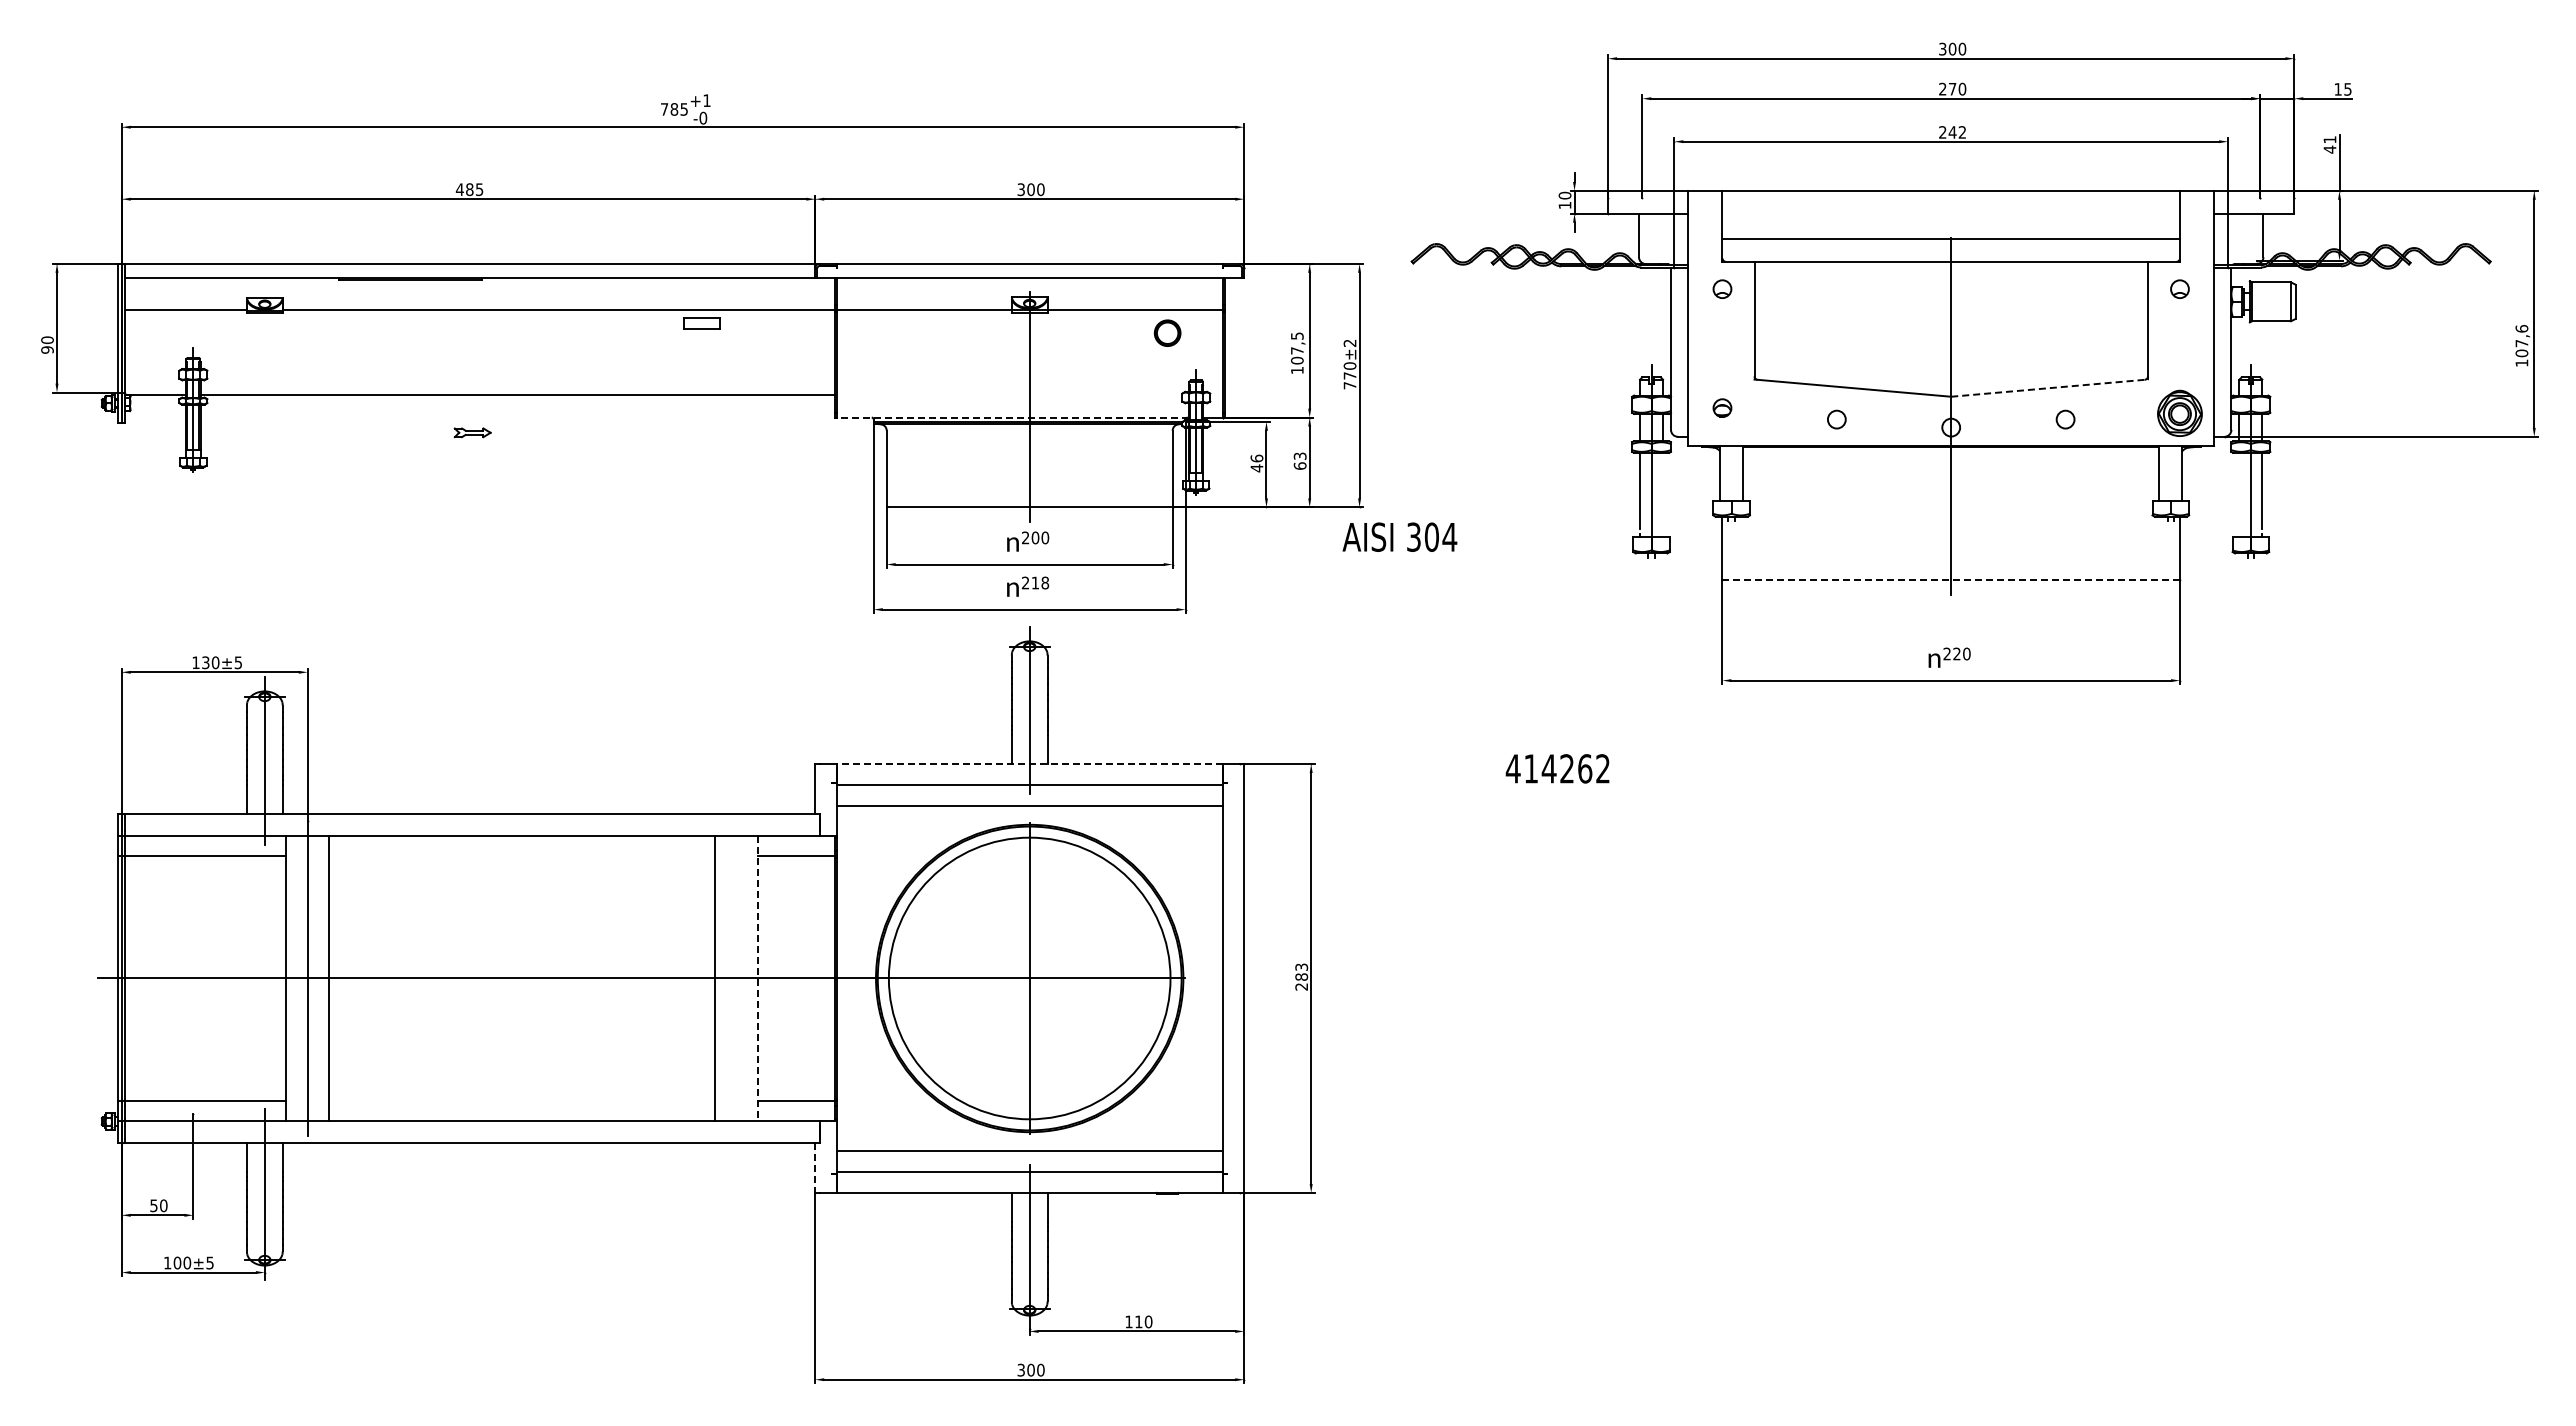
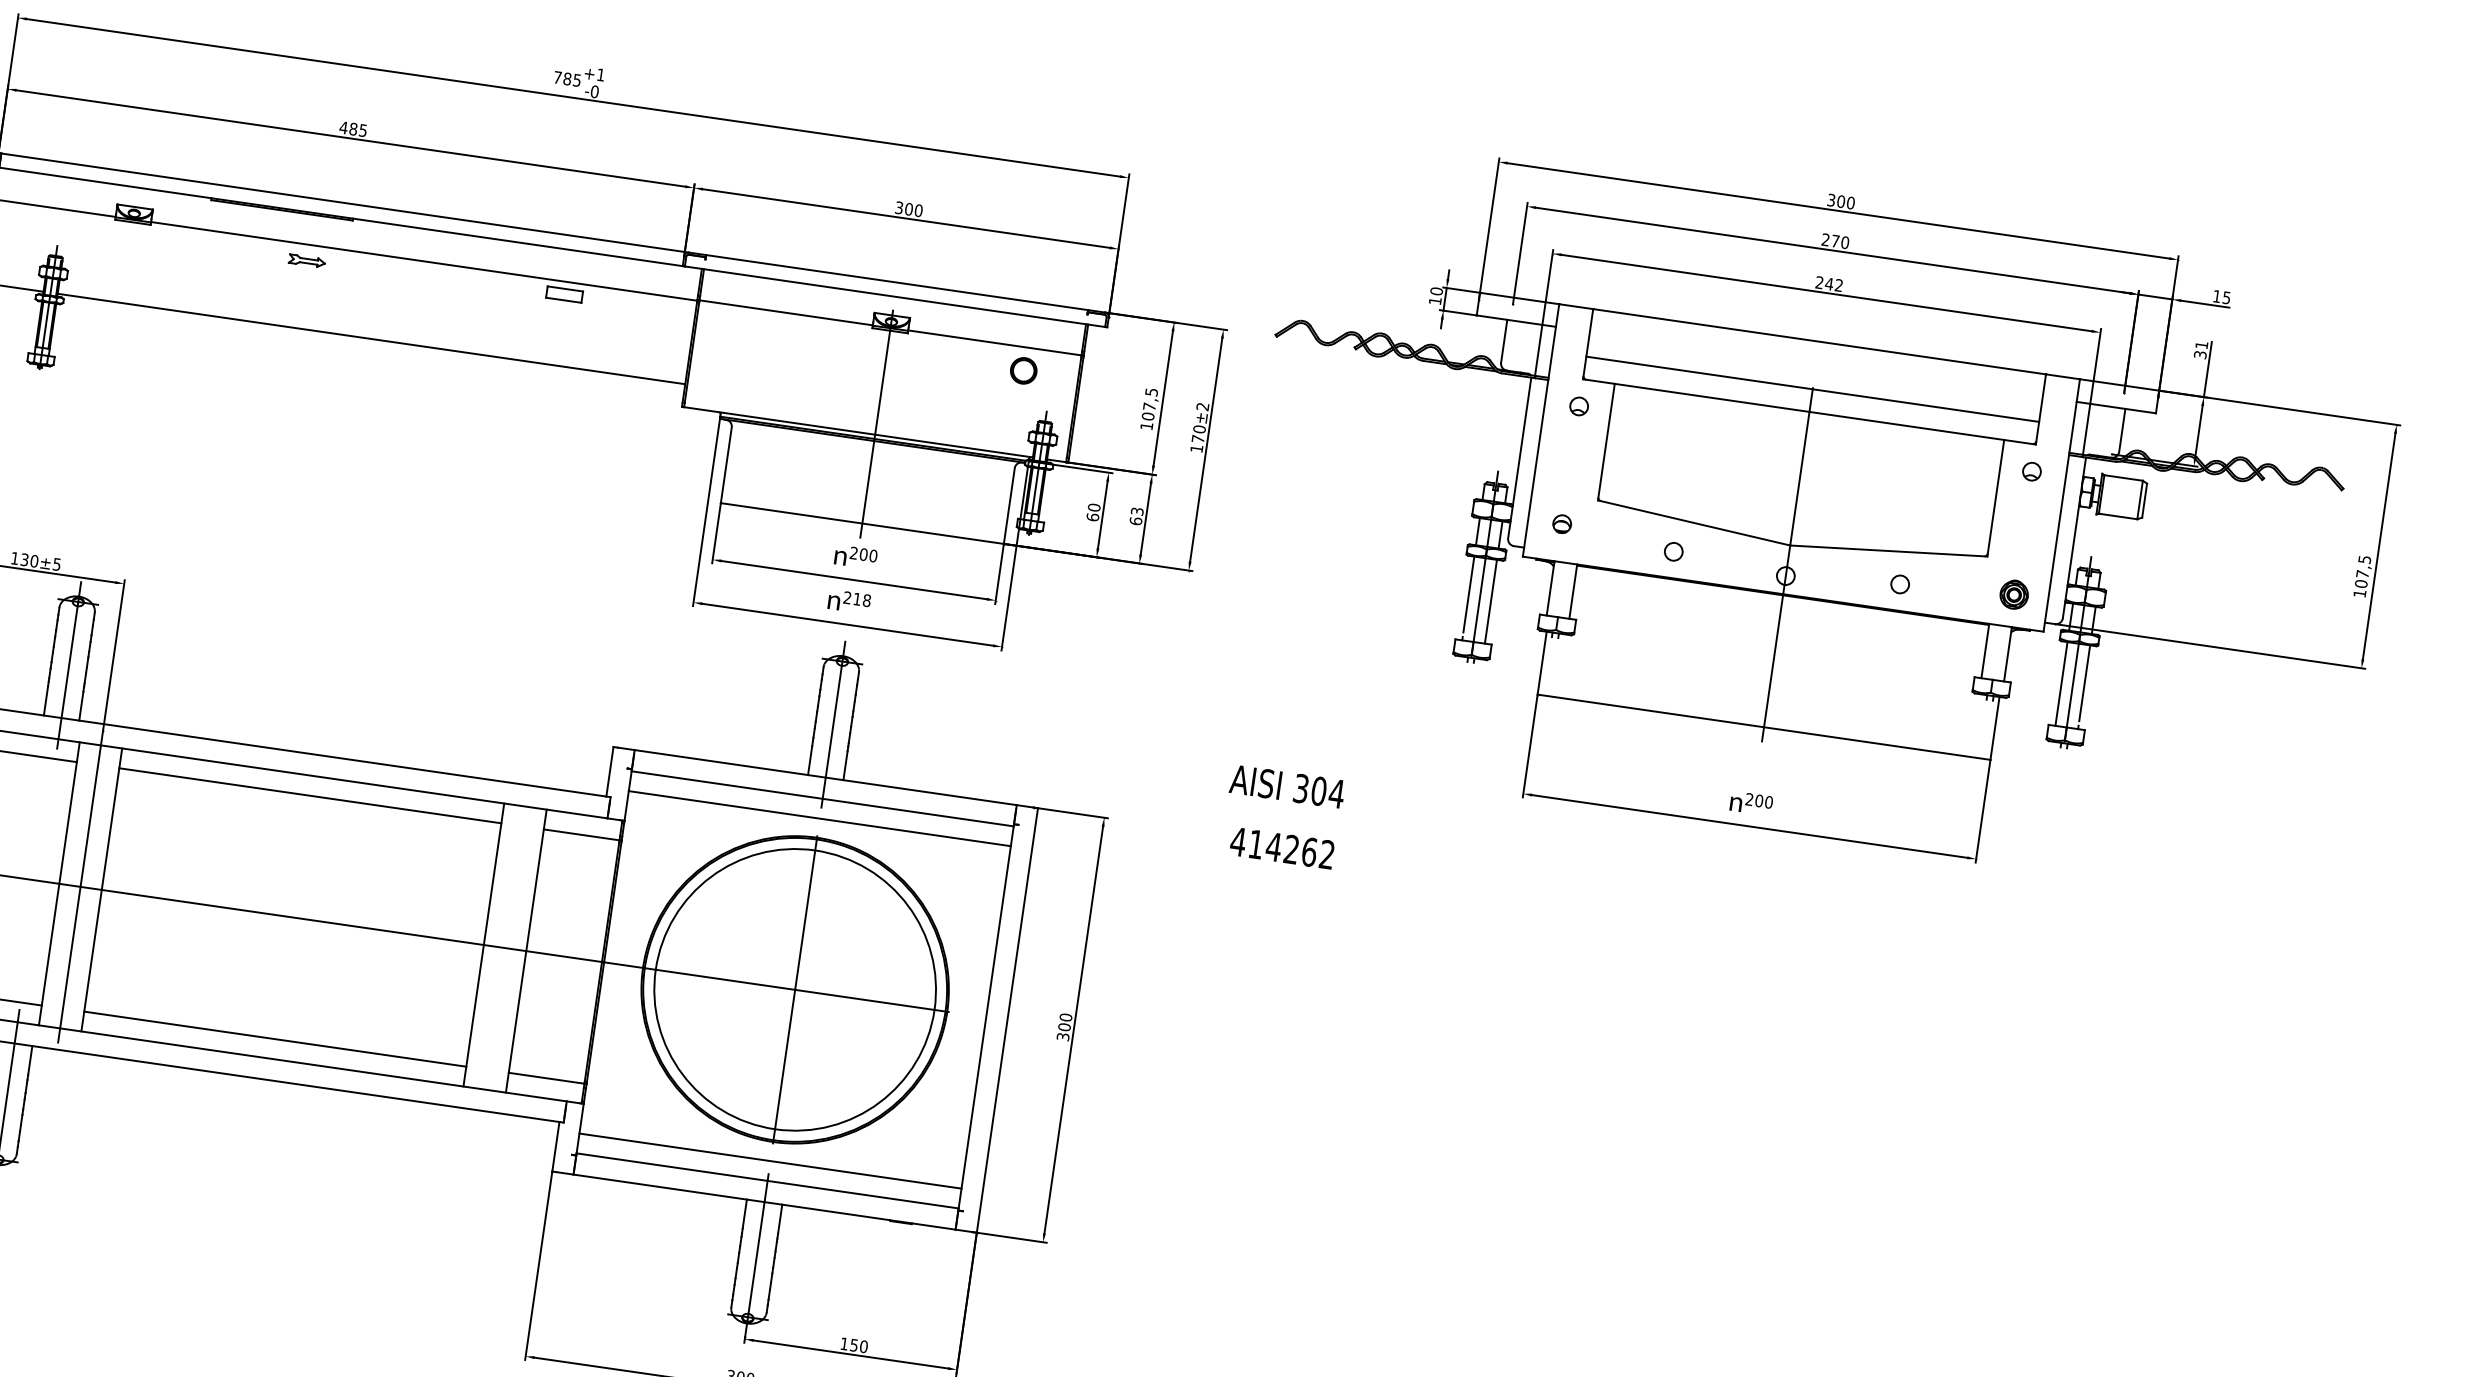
text: (2329, 149) -> (2199, 354), 41 -> 31
text: (2521, 328) -> (2364, 559), 107,6 -> 107,5
text: (1349, 385) -> (1196, 448), 770 -> 170
line: (2049, 388) -> (1888, 551), dashed -> solid
part: (2179, 413) -> (2013, 594), size x0.62
line: (1012, 417) -> (858, 432), dashed -> solid
part: (472, 432) -> (306, 260), moved
text: (1256, 463) -> (1093, 512), 46 -> 60
line: (1663, 494) -> (1491, 601), added
line: (2239, 494) -> (2061, 683), added
text: (1399, 536) -> (1287, 785), moved
line: (1951, 580) -> (1764, 727), dashed -> solid
text: (1956, 653) -> (1758, 800), 220 -> 200
line: (1029, 764) -> (825, 778), dashed -> solid
text: (1557, 768) -> (1282, 847), moved
line: (522, 855) -> (310, 795), added
text: (1301, 976) -> (1064, 1026), 283 -> 300
line: (758, 978) -> (526, 951), dashed -> solid
line: (522, 1101) -> (275, 1039), added
line: (815, 1168) -> (556, 1147), dashed -> solid
text: (1138, 1321) -> (853, 1344), 110 -> 150

